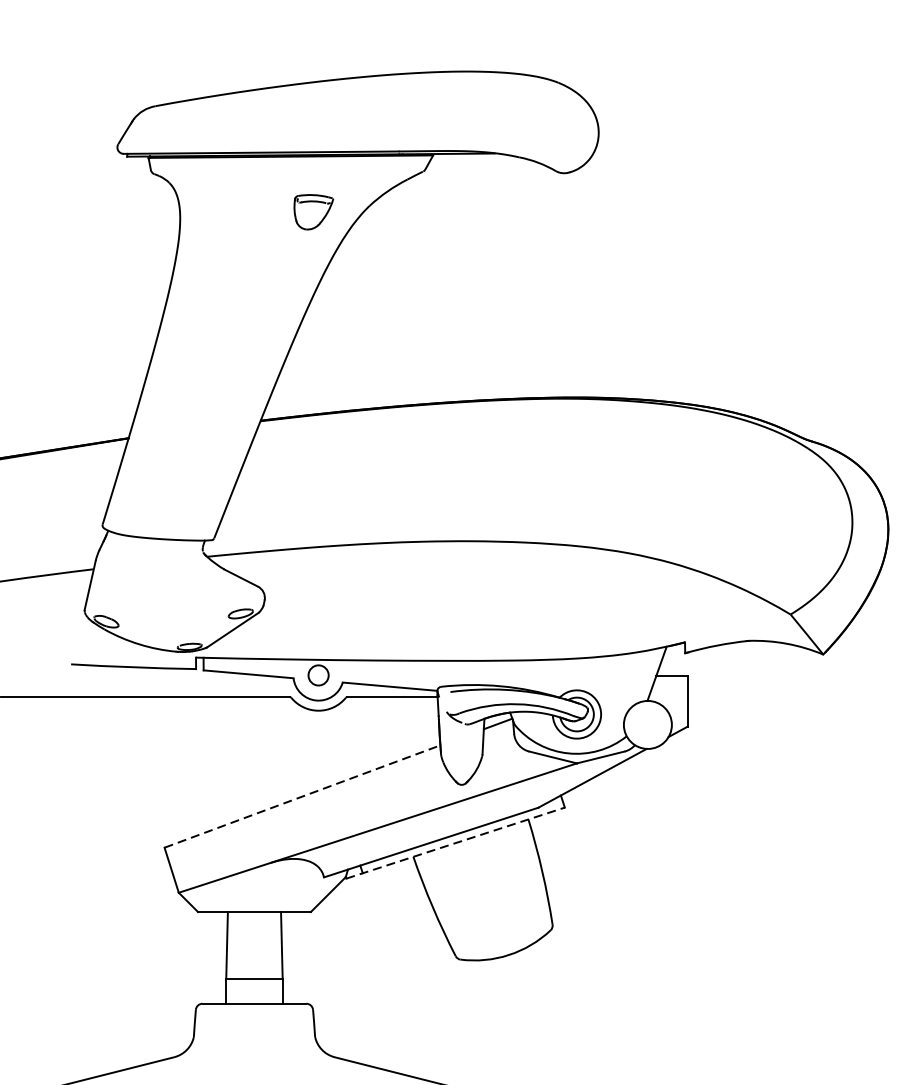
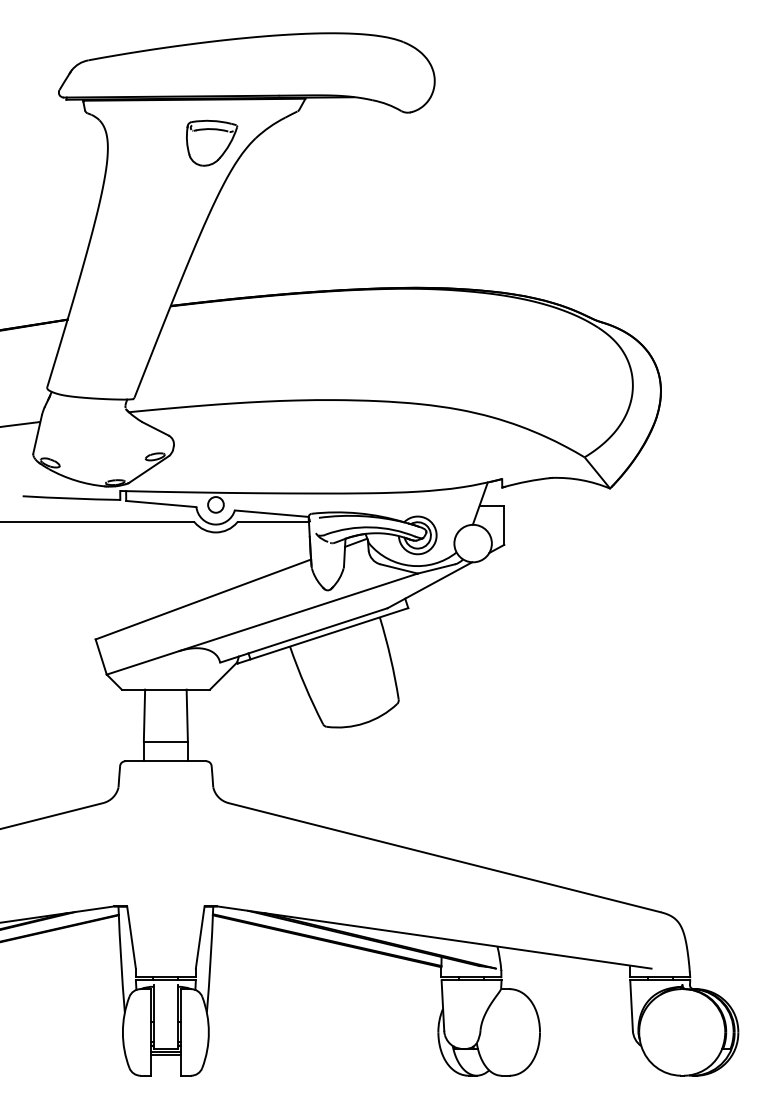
part: (314, 211) -> (212, 142), size x1.67
line: (302, 796) -> (203, 599), dashed -> solid
line: (455, 842) -> (322, 635), dashed -> solid

